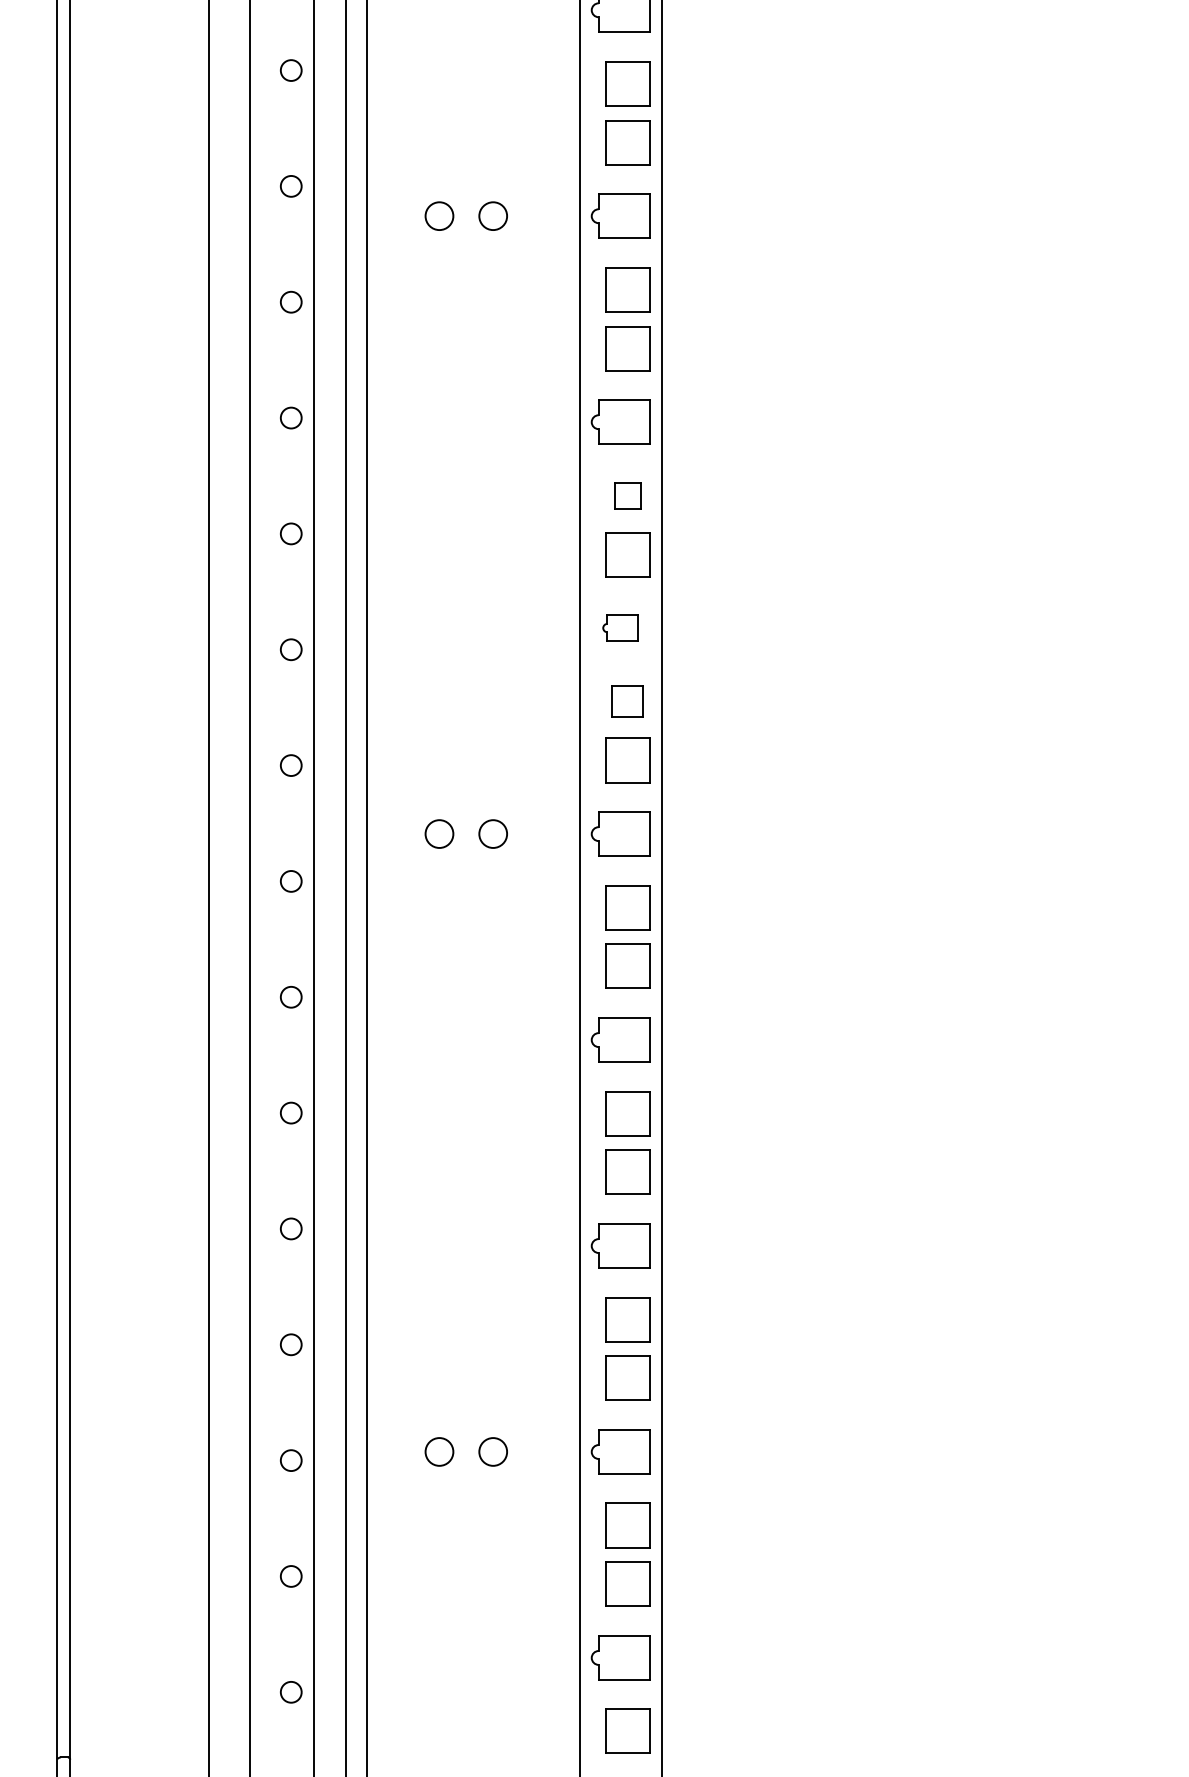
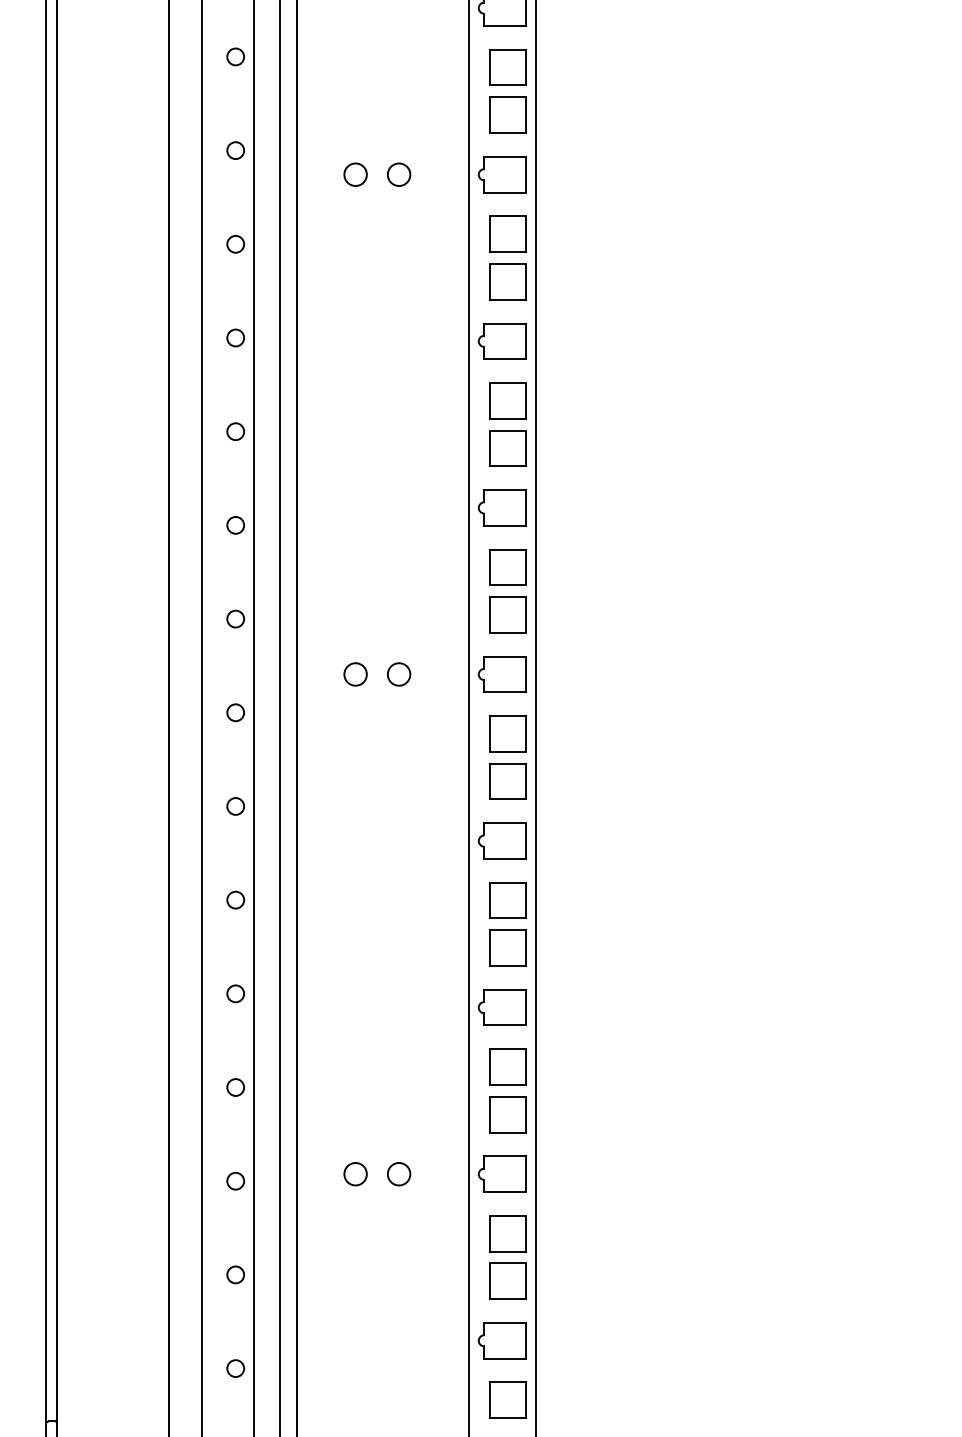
part: (627, 495) -> (507, 400), size x1.67
part: (620, 627) -> (502, 507), size x1.67
part: (627, 701) -> (507, 567), size x1.43

